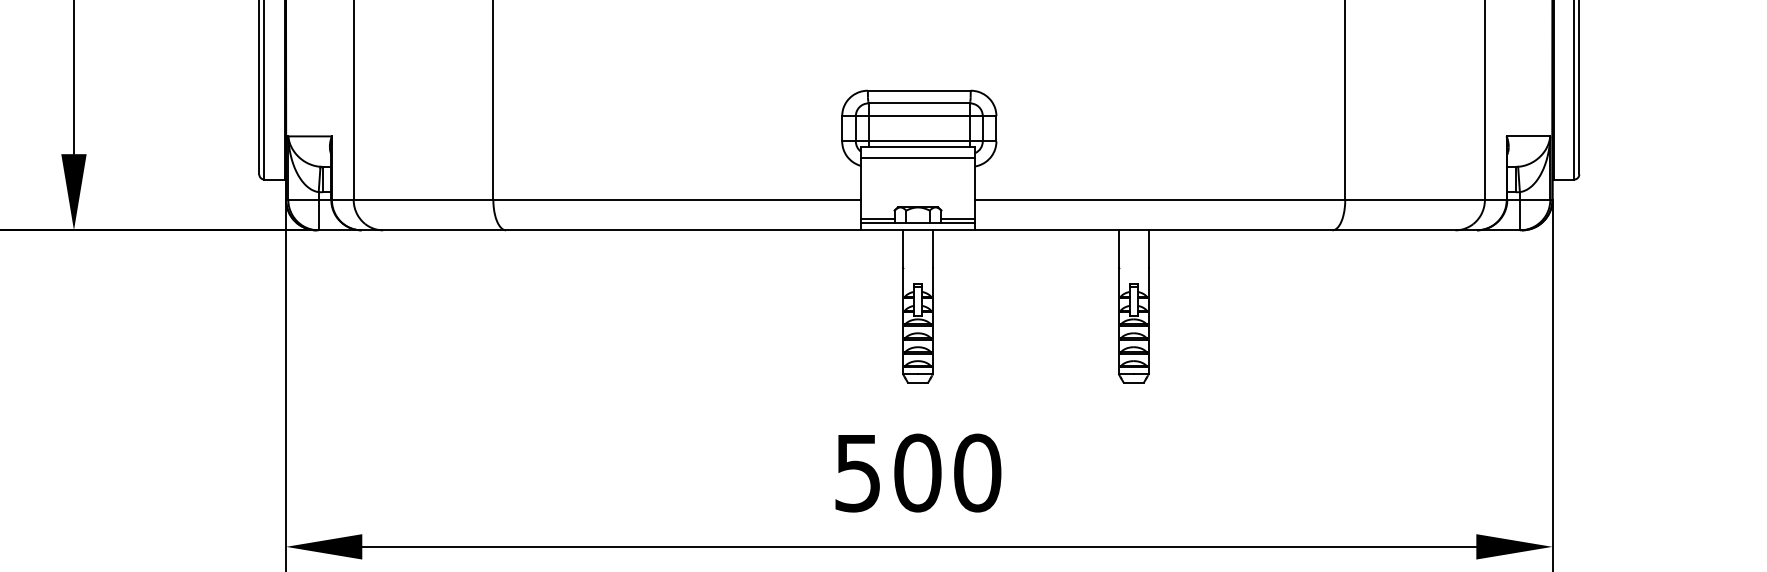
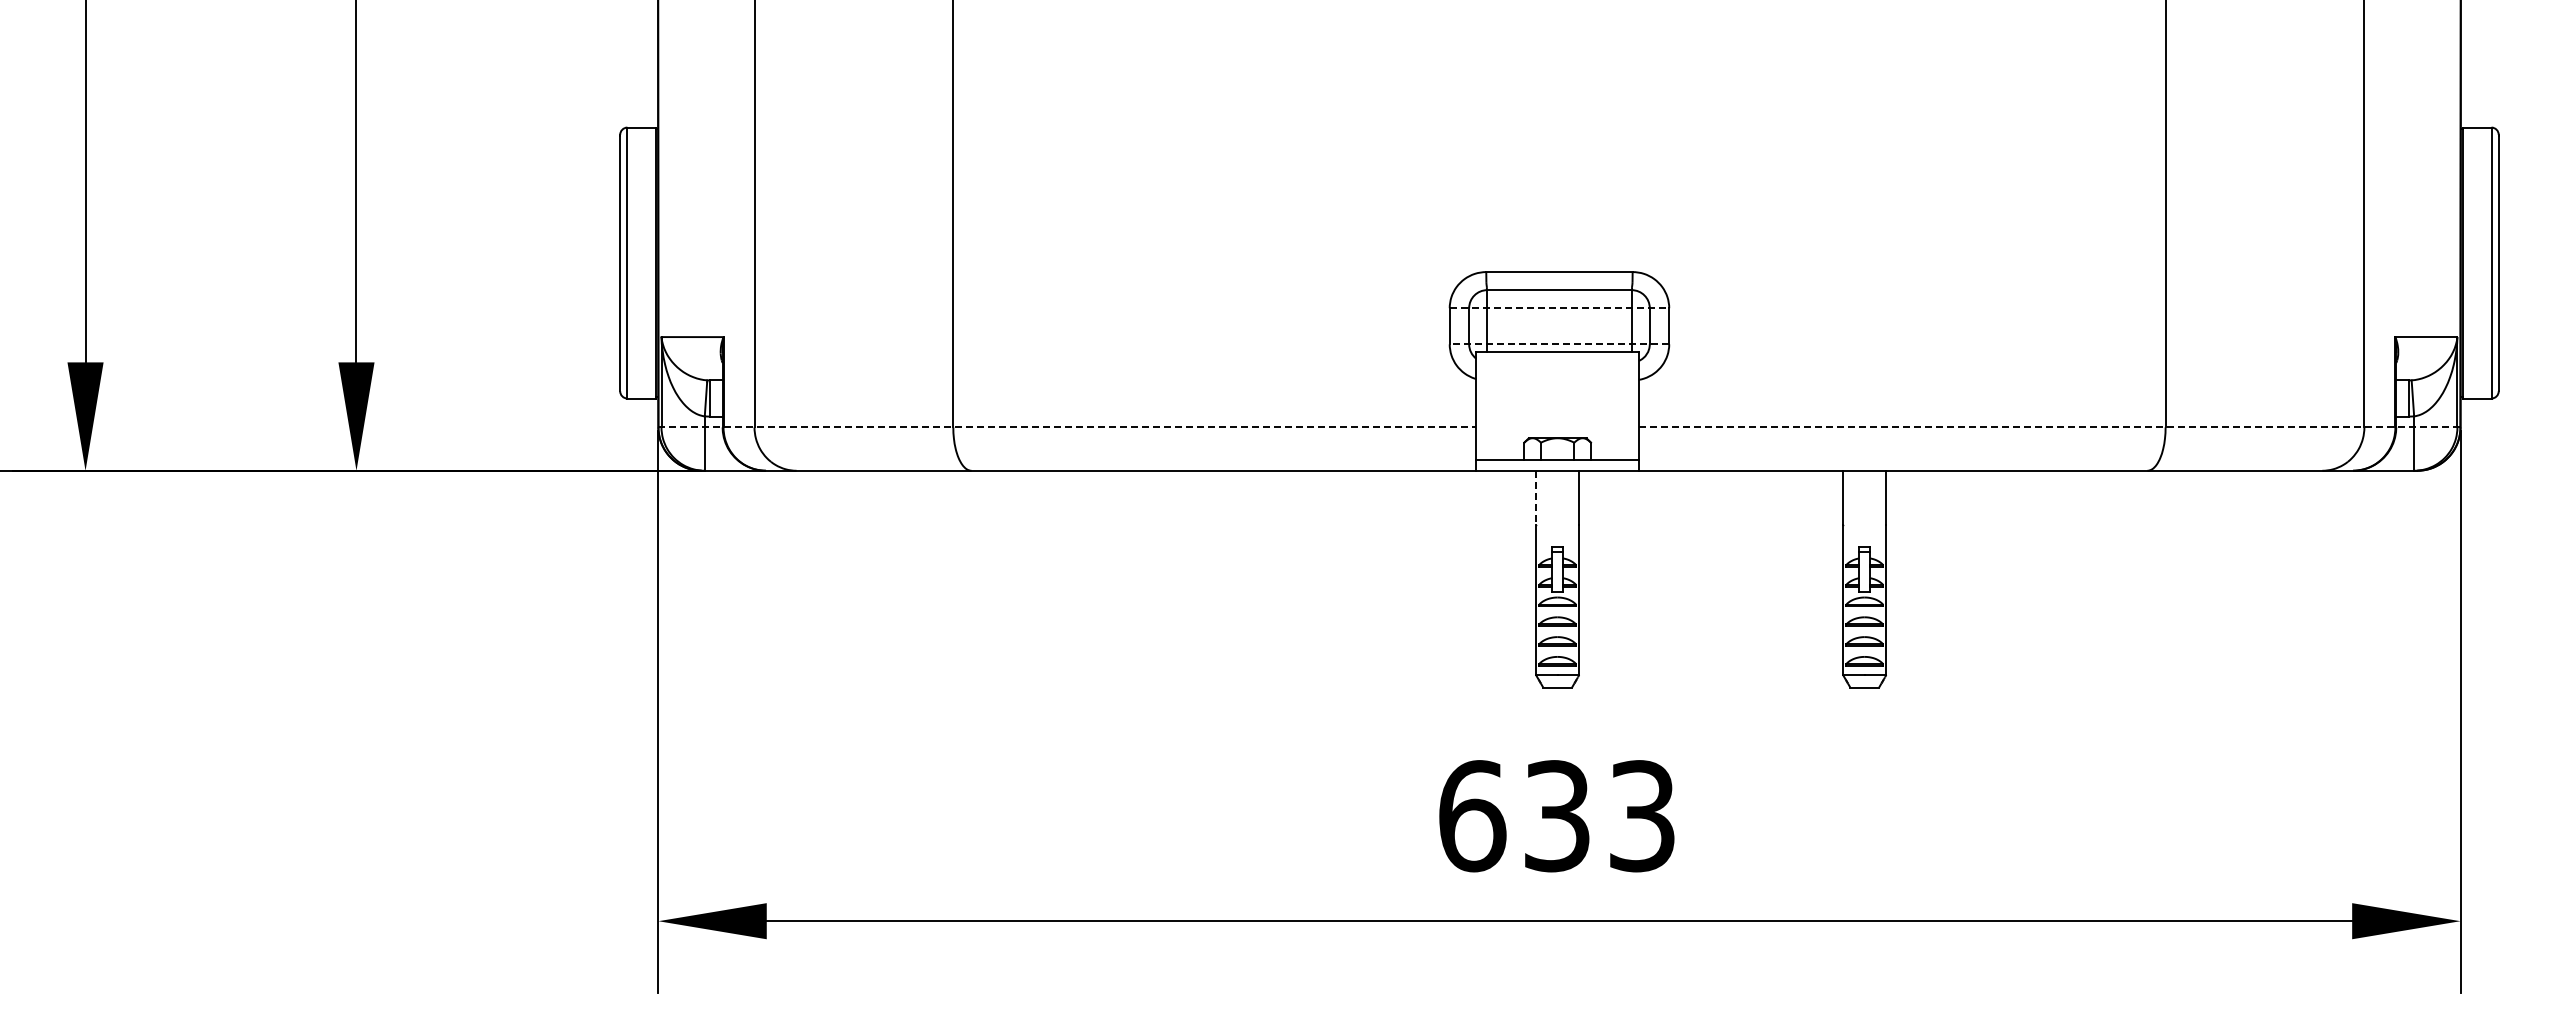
line: (919, 116) -> (1559, 308), solid -> dashed
line: (919, 141) -> (1559, 344), solid -> dashed
line: (917, 157) -> (1557, 367), removed
line: (573, 199) -> (1067, 427), solid -> dashed
line: (1263, 199) -> (2049, 427), solid -> dashed
line: (877, 218) -> (1500, 454), removed
line: (957, 218) -> (1614, 454), removed
line: (903, 249) -> (1536, 498), solid -> dashed
text: (917, 473) -> (1557, 816), 500 -> 633

